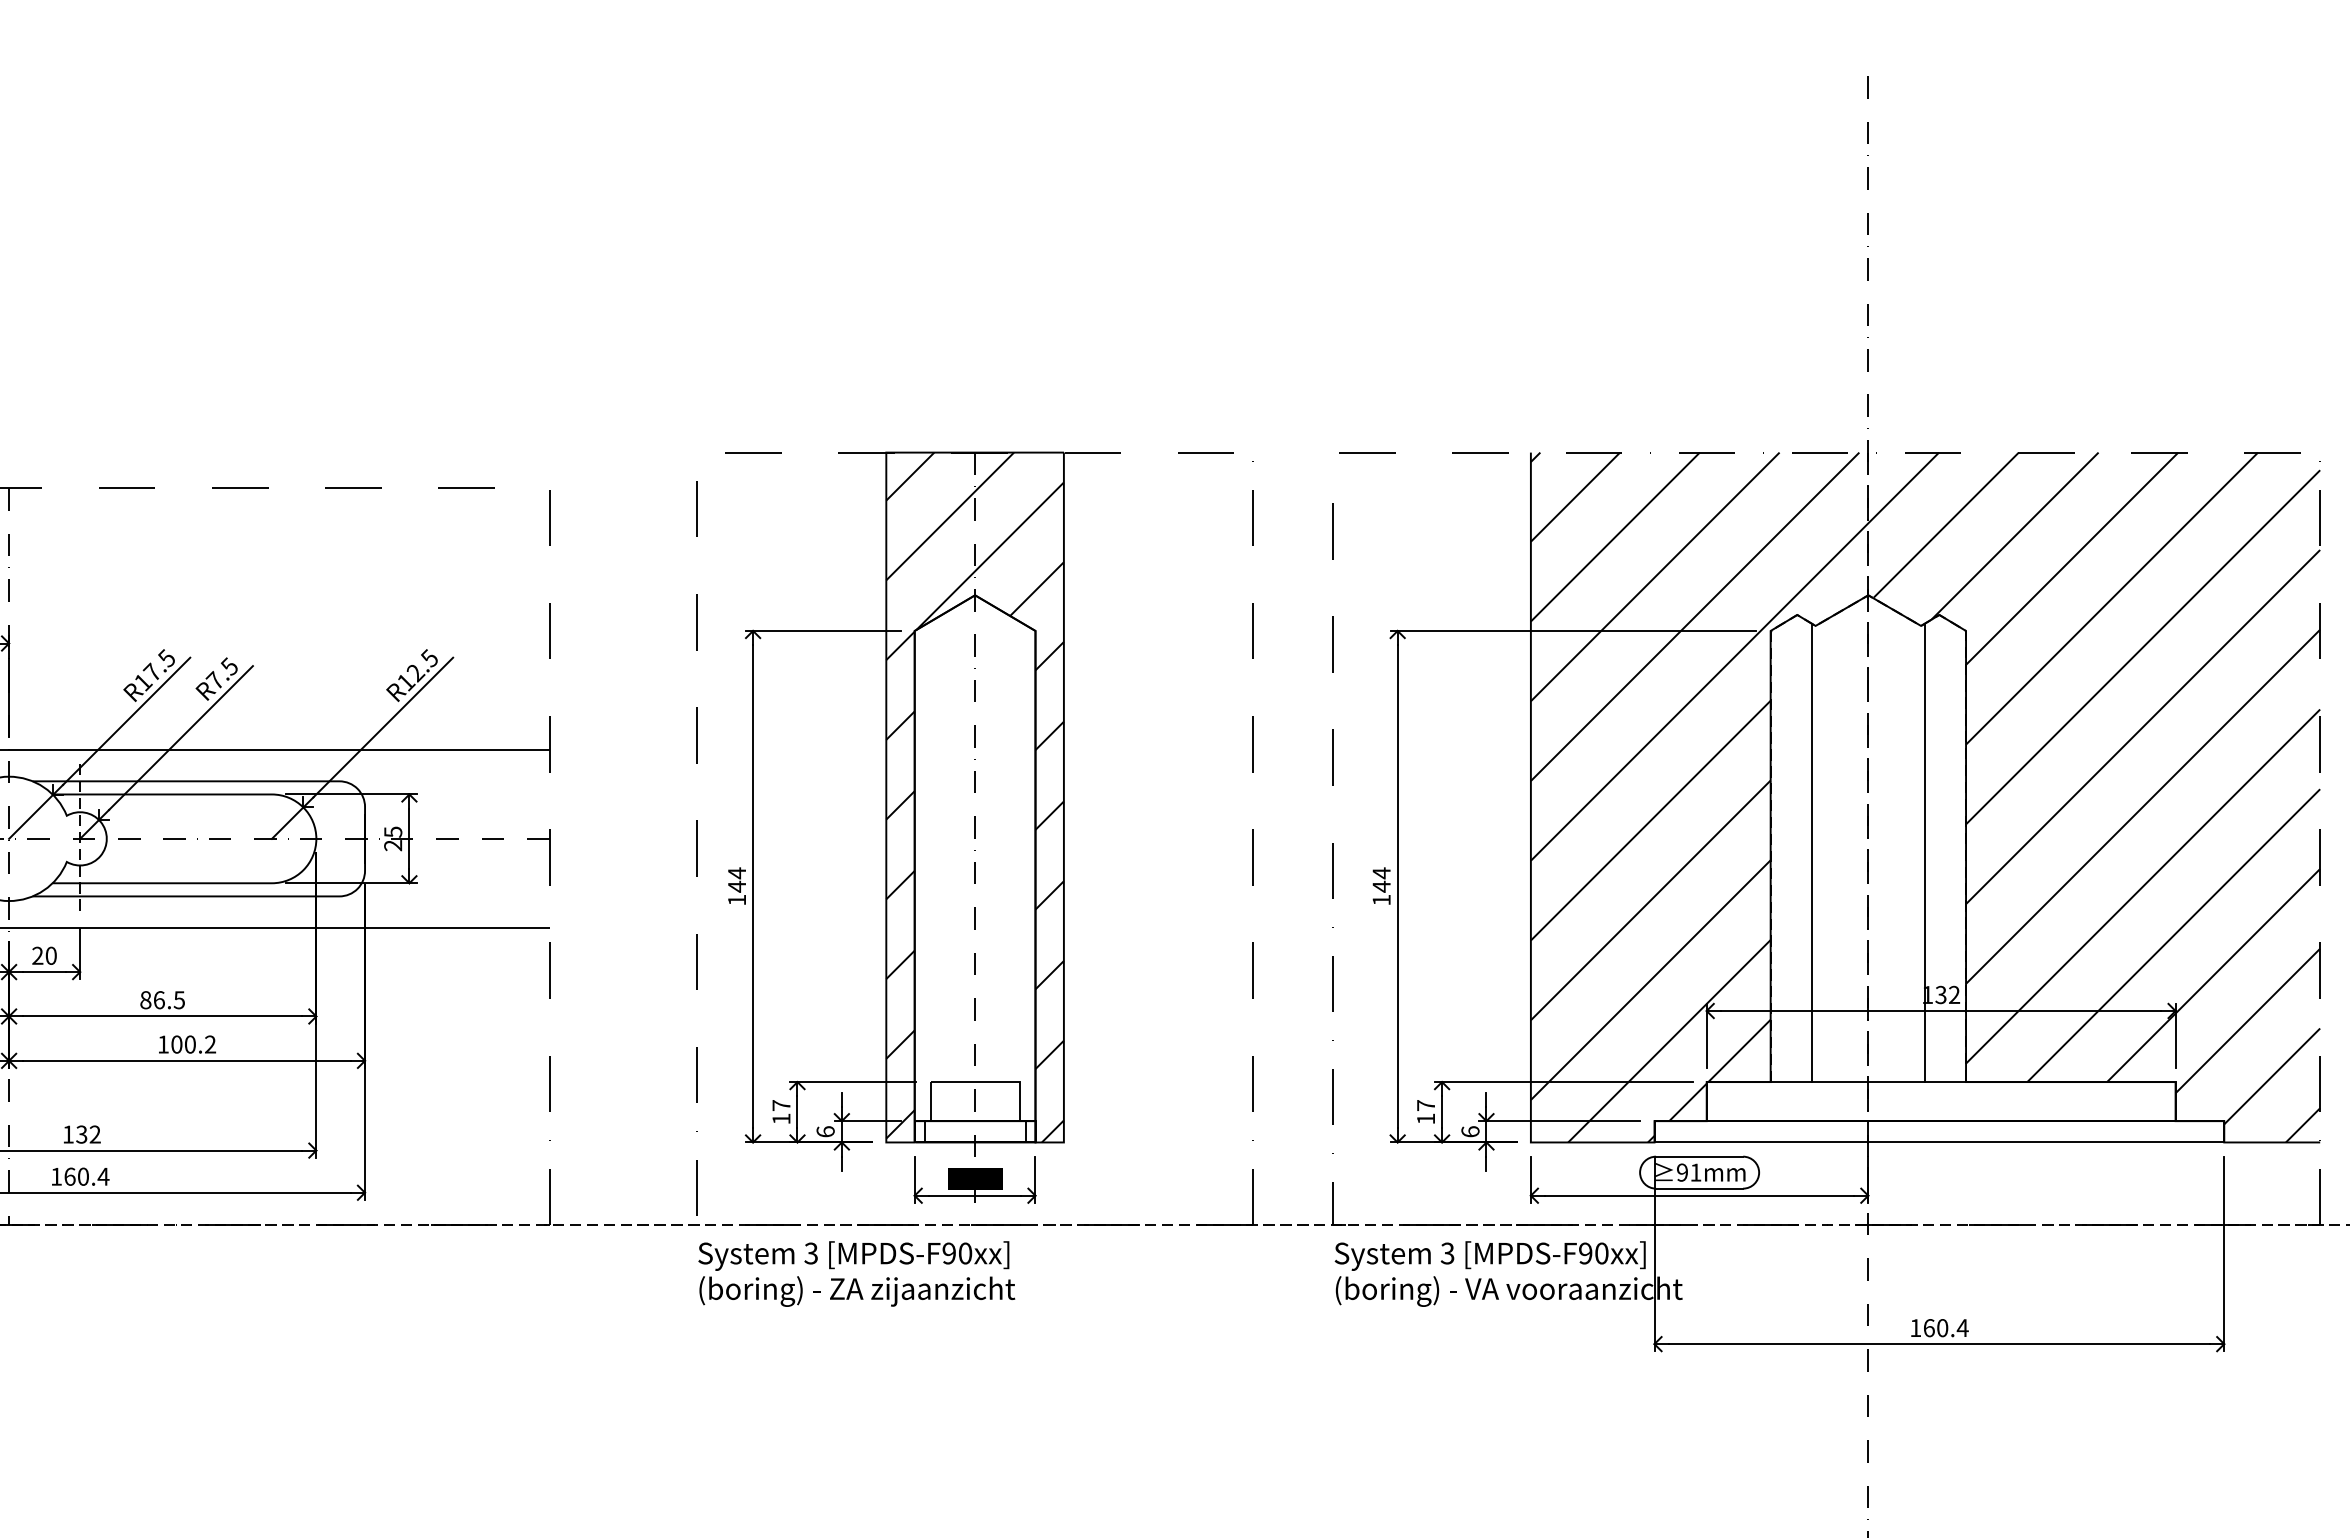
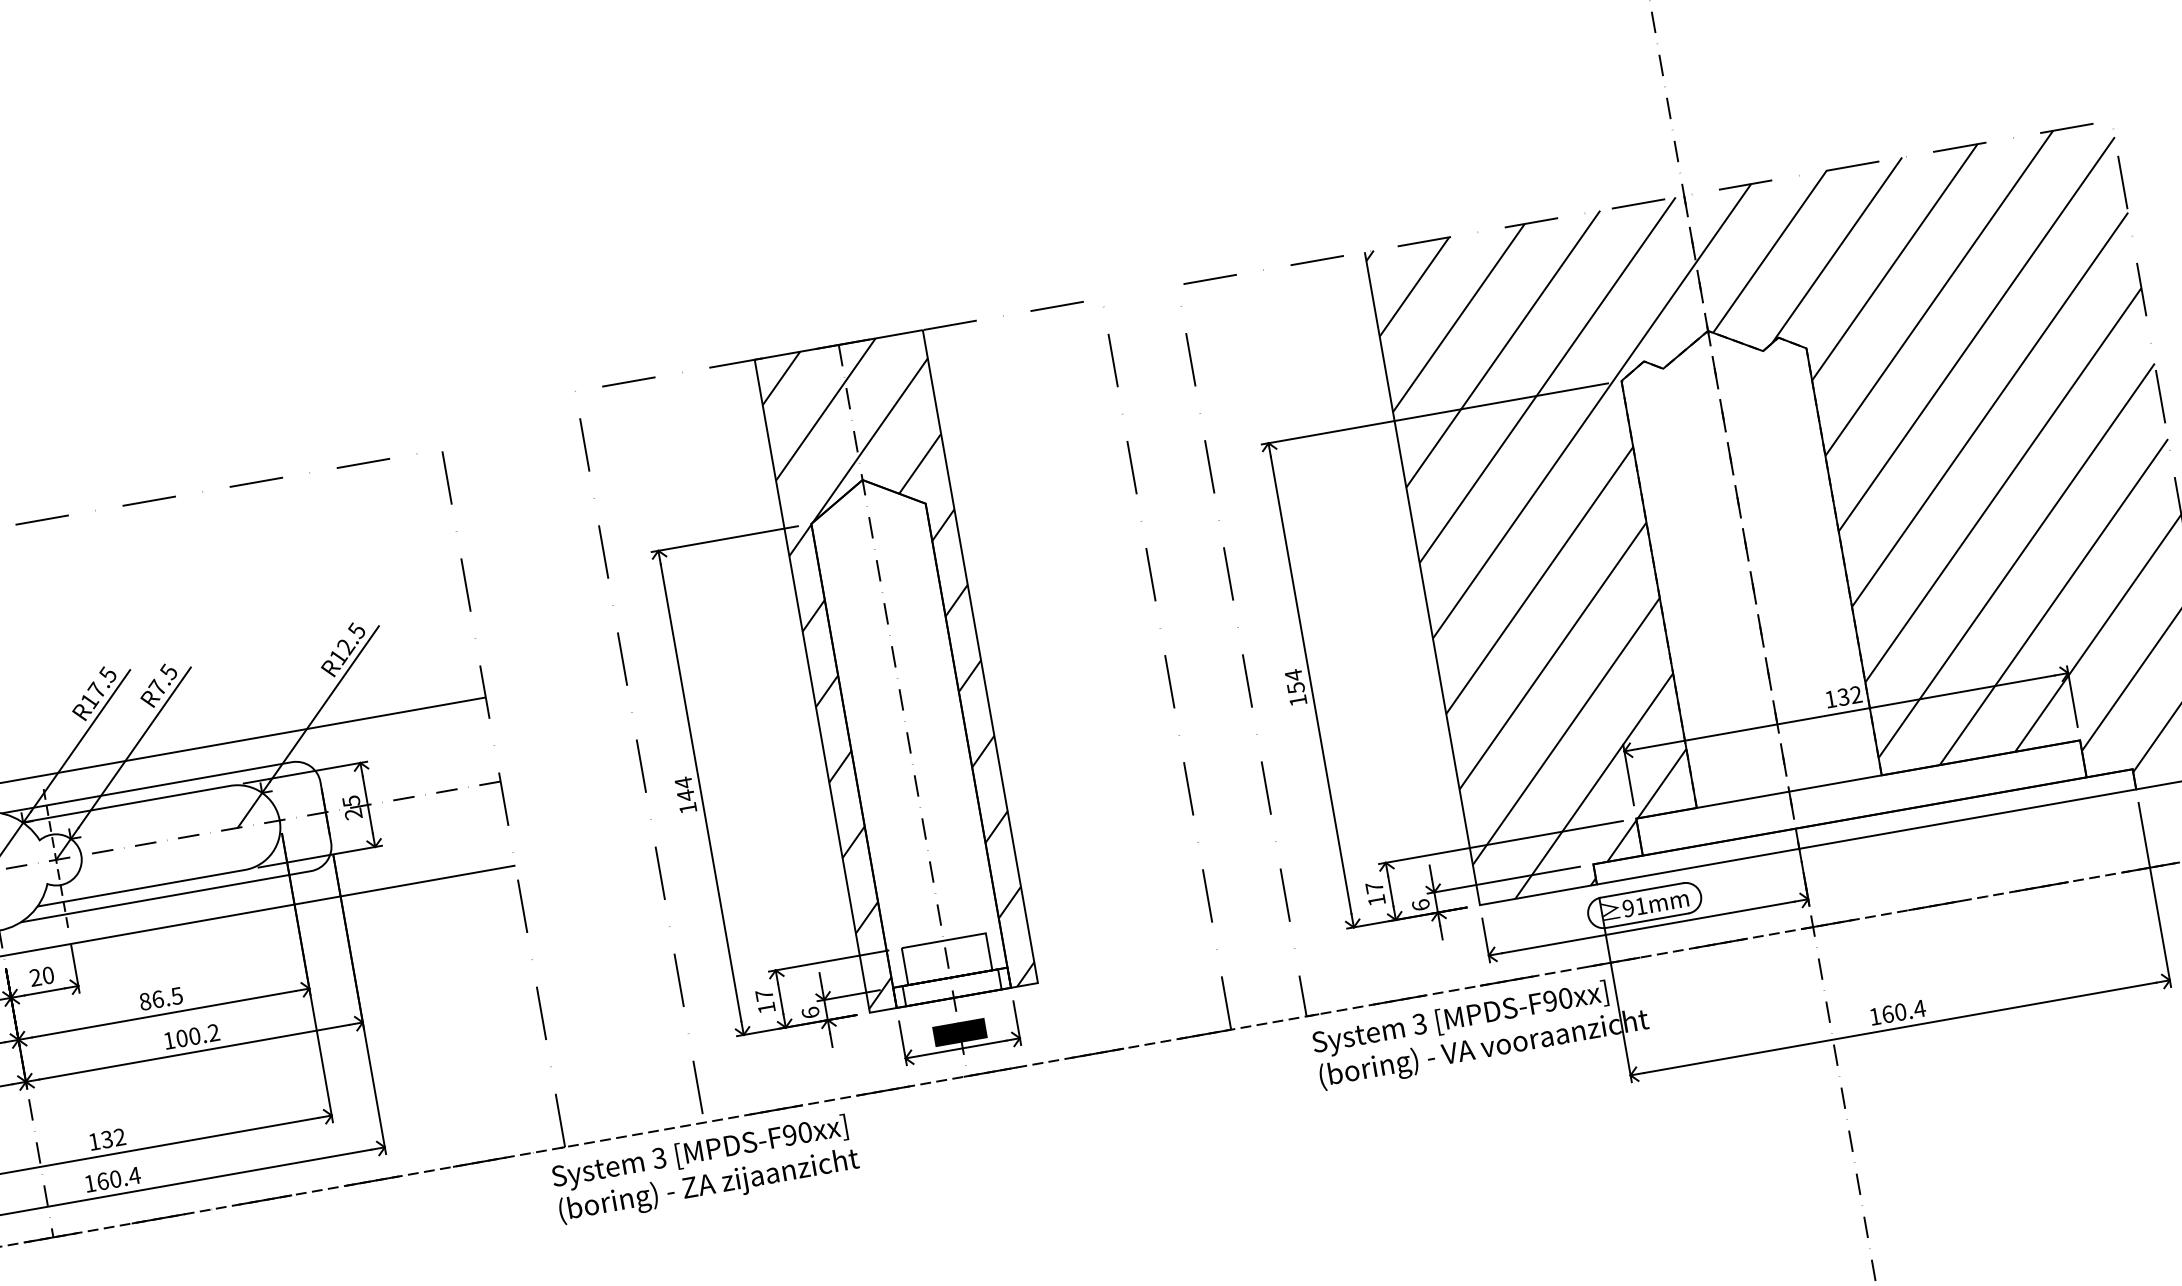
line: (1811, 852) -> (1697, 583), removed
line: (1925, 852) -> (1805, 564), removed
text: (1381, 886) -> (1295, 687), 144 -> 154
text: (856, 1273) -> (705, 1169), moved

